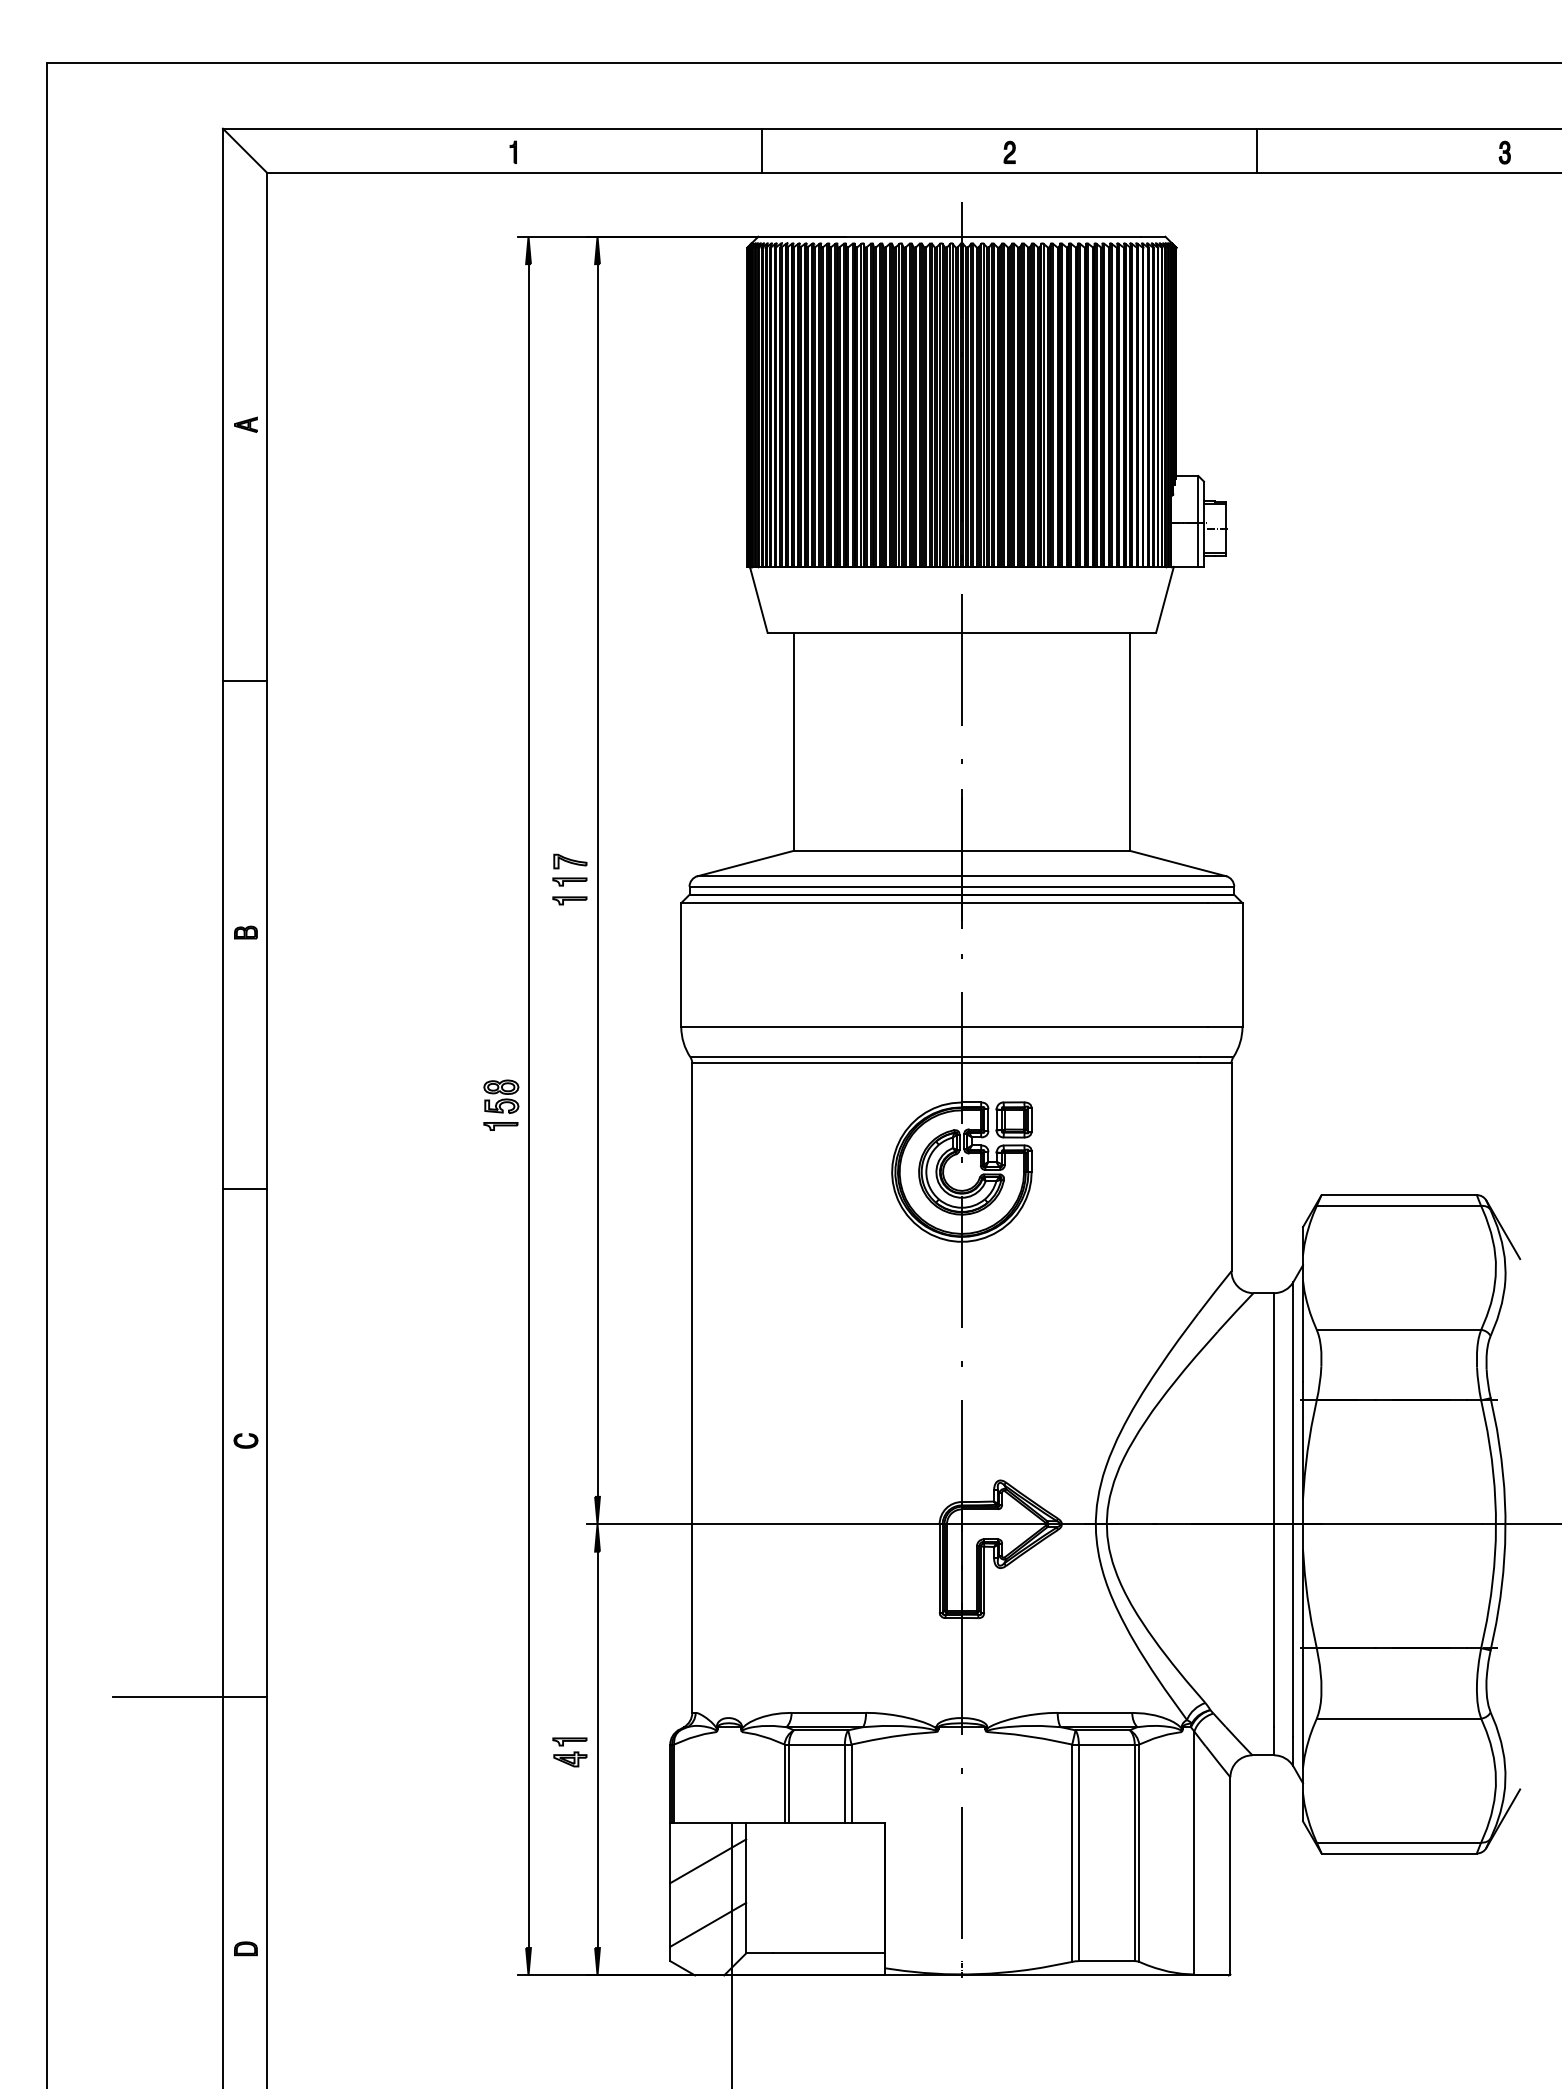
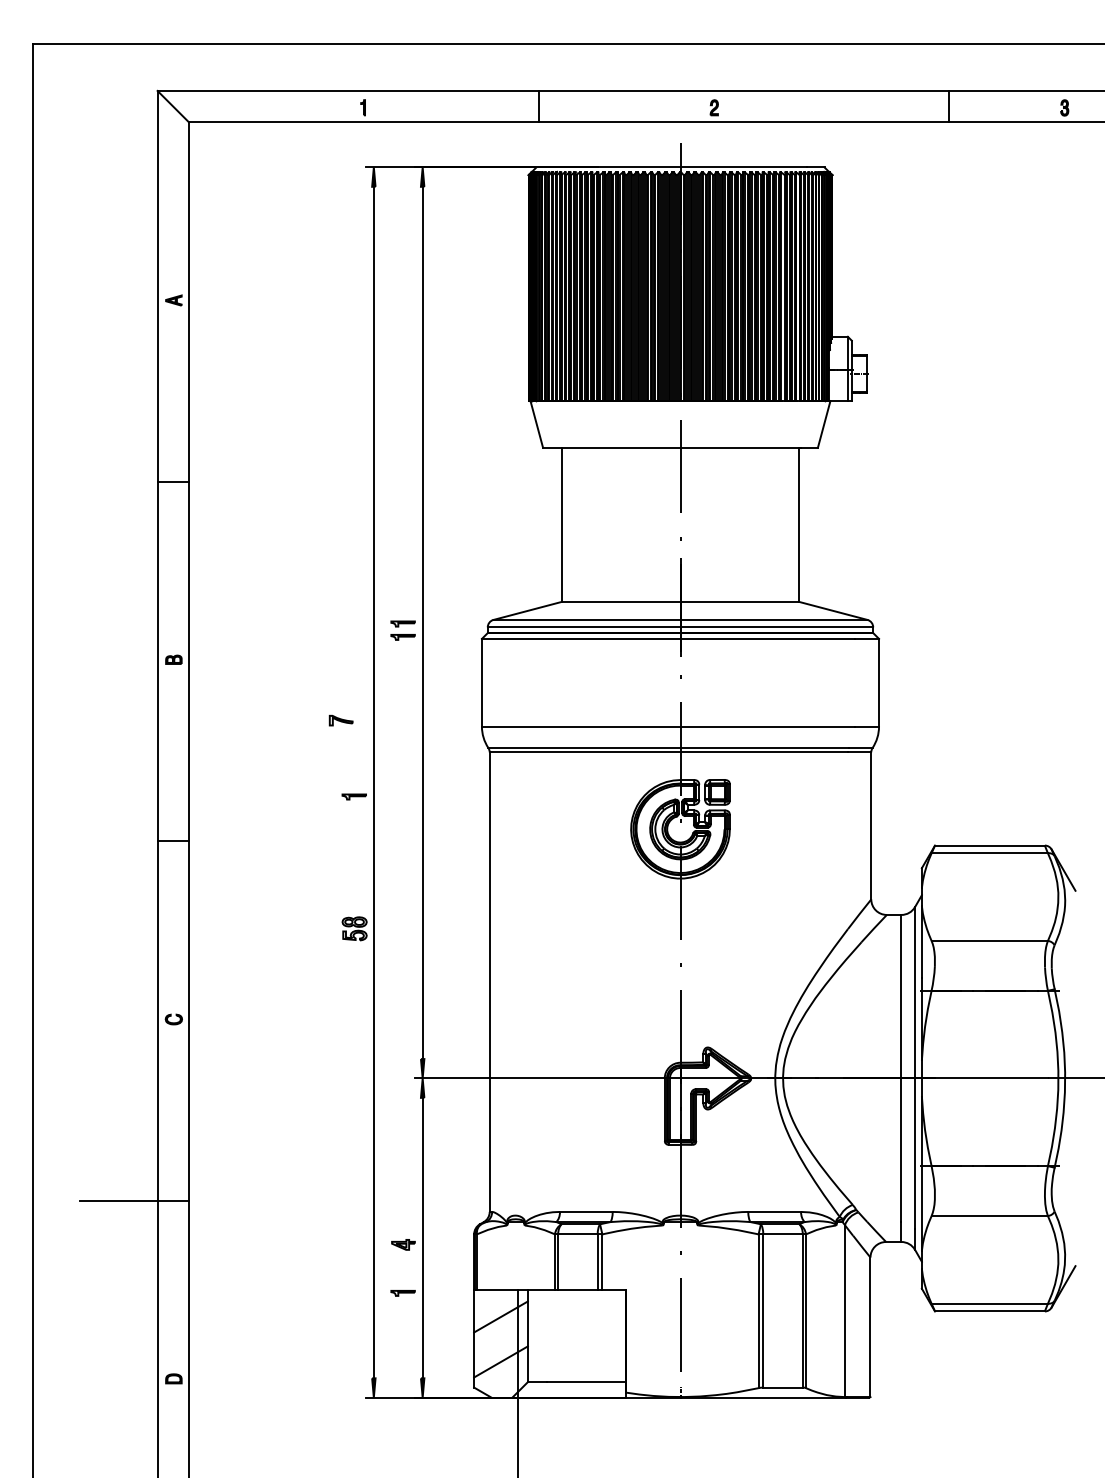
line: (1257, 150) -> (949, 106), moved
part: (570, 861) -> (341, 720), moved
part: (501, 1096) -> (354, 928), moved
part: (569, 1741) -> (402, 1293), moved

